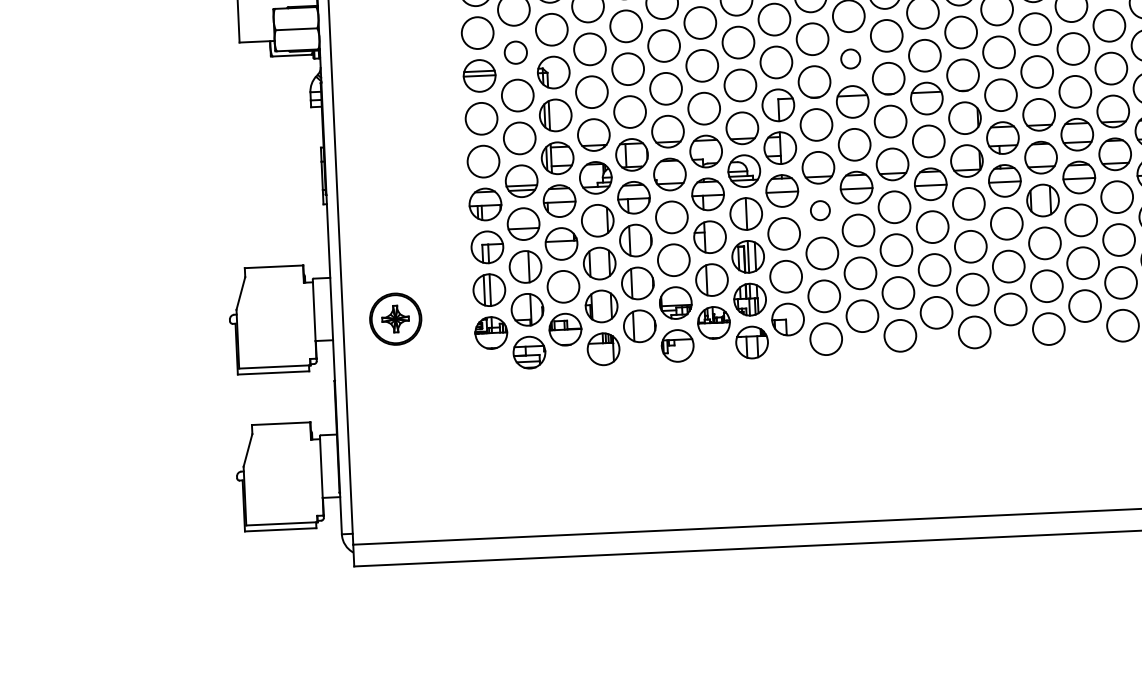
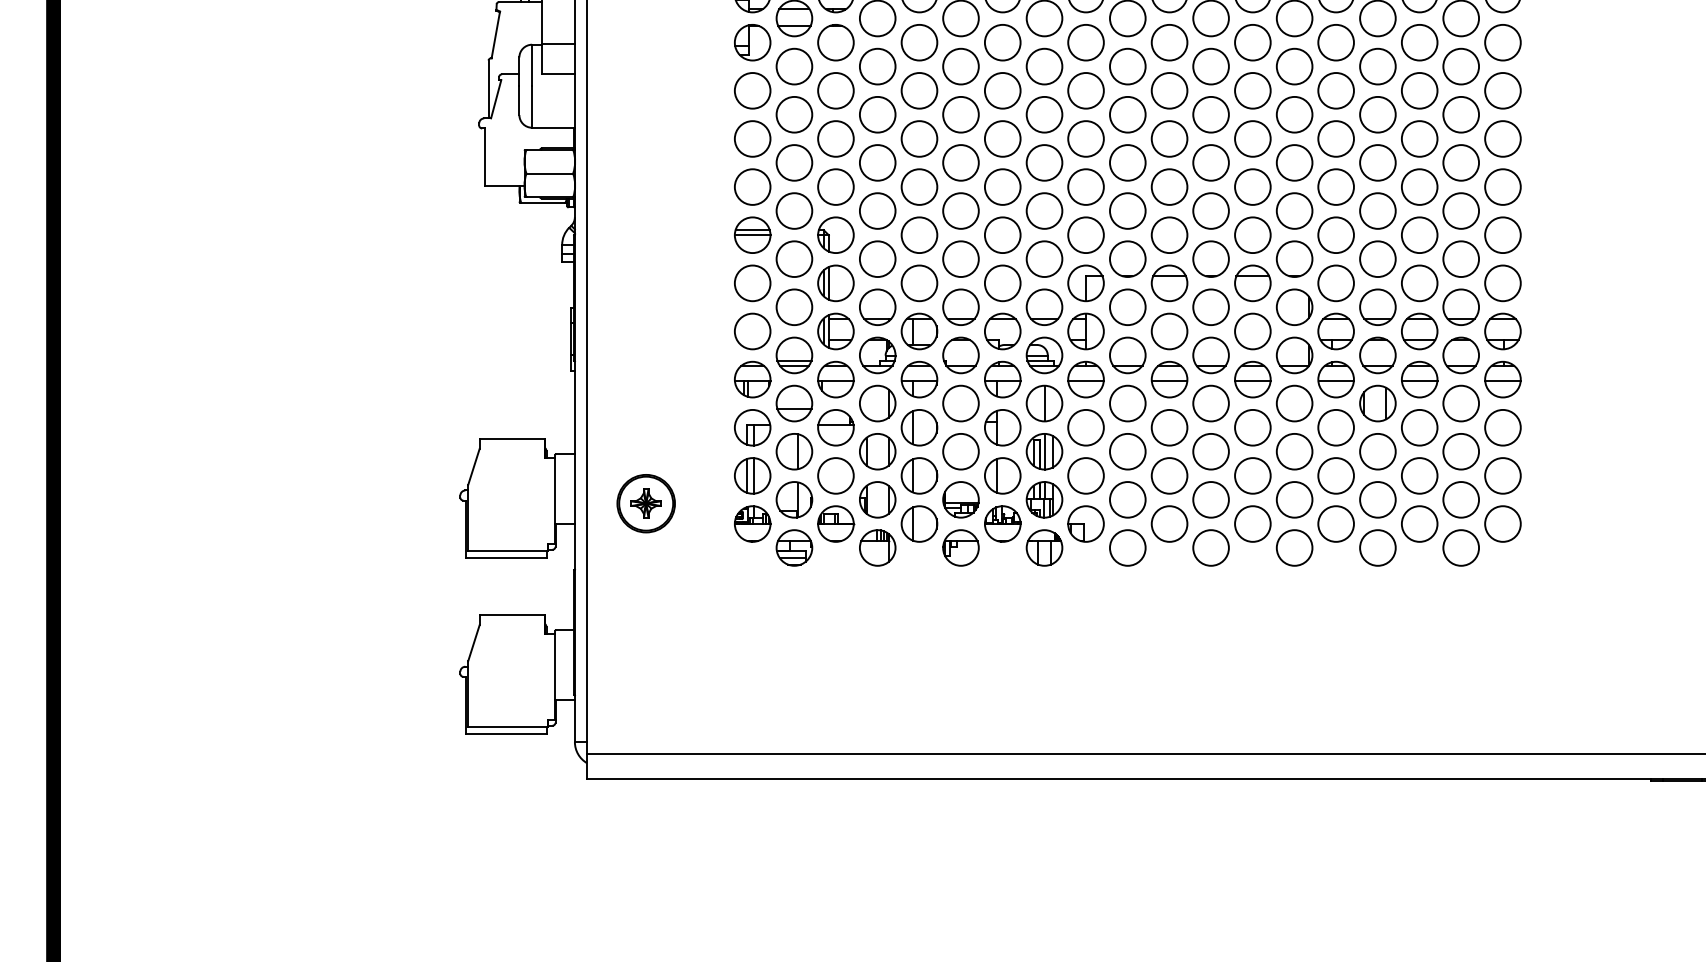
circle: (515, 52) -> (794, 210), size x1.43
circle: (850, 58) -> (1169, 234), size x1.67
circle: (820, 210) -> (1127, 403), size x1.67

